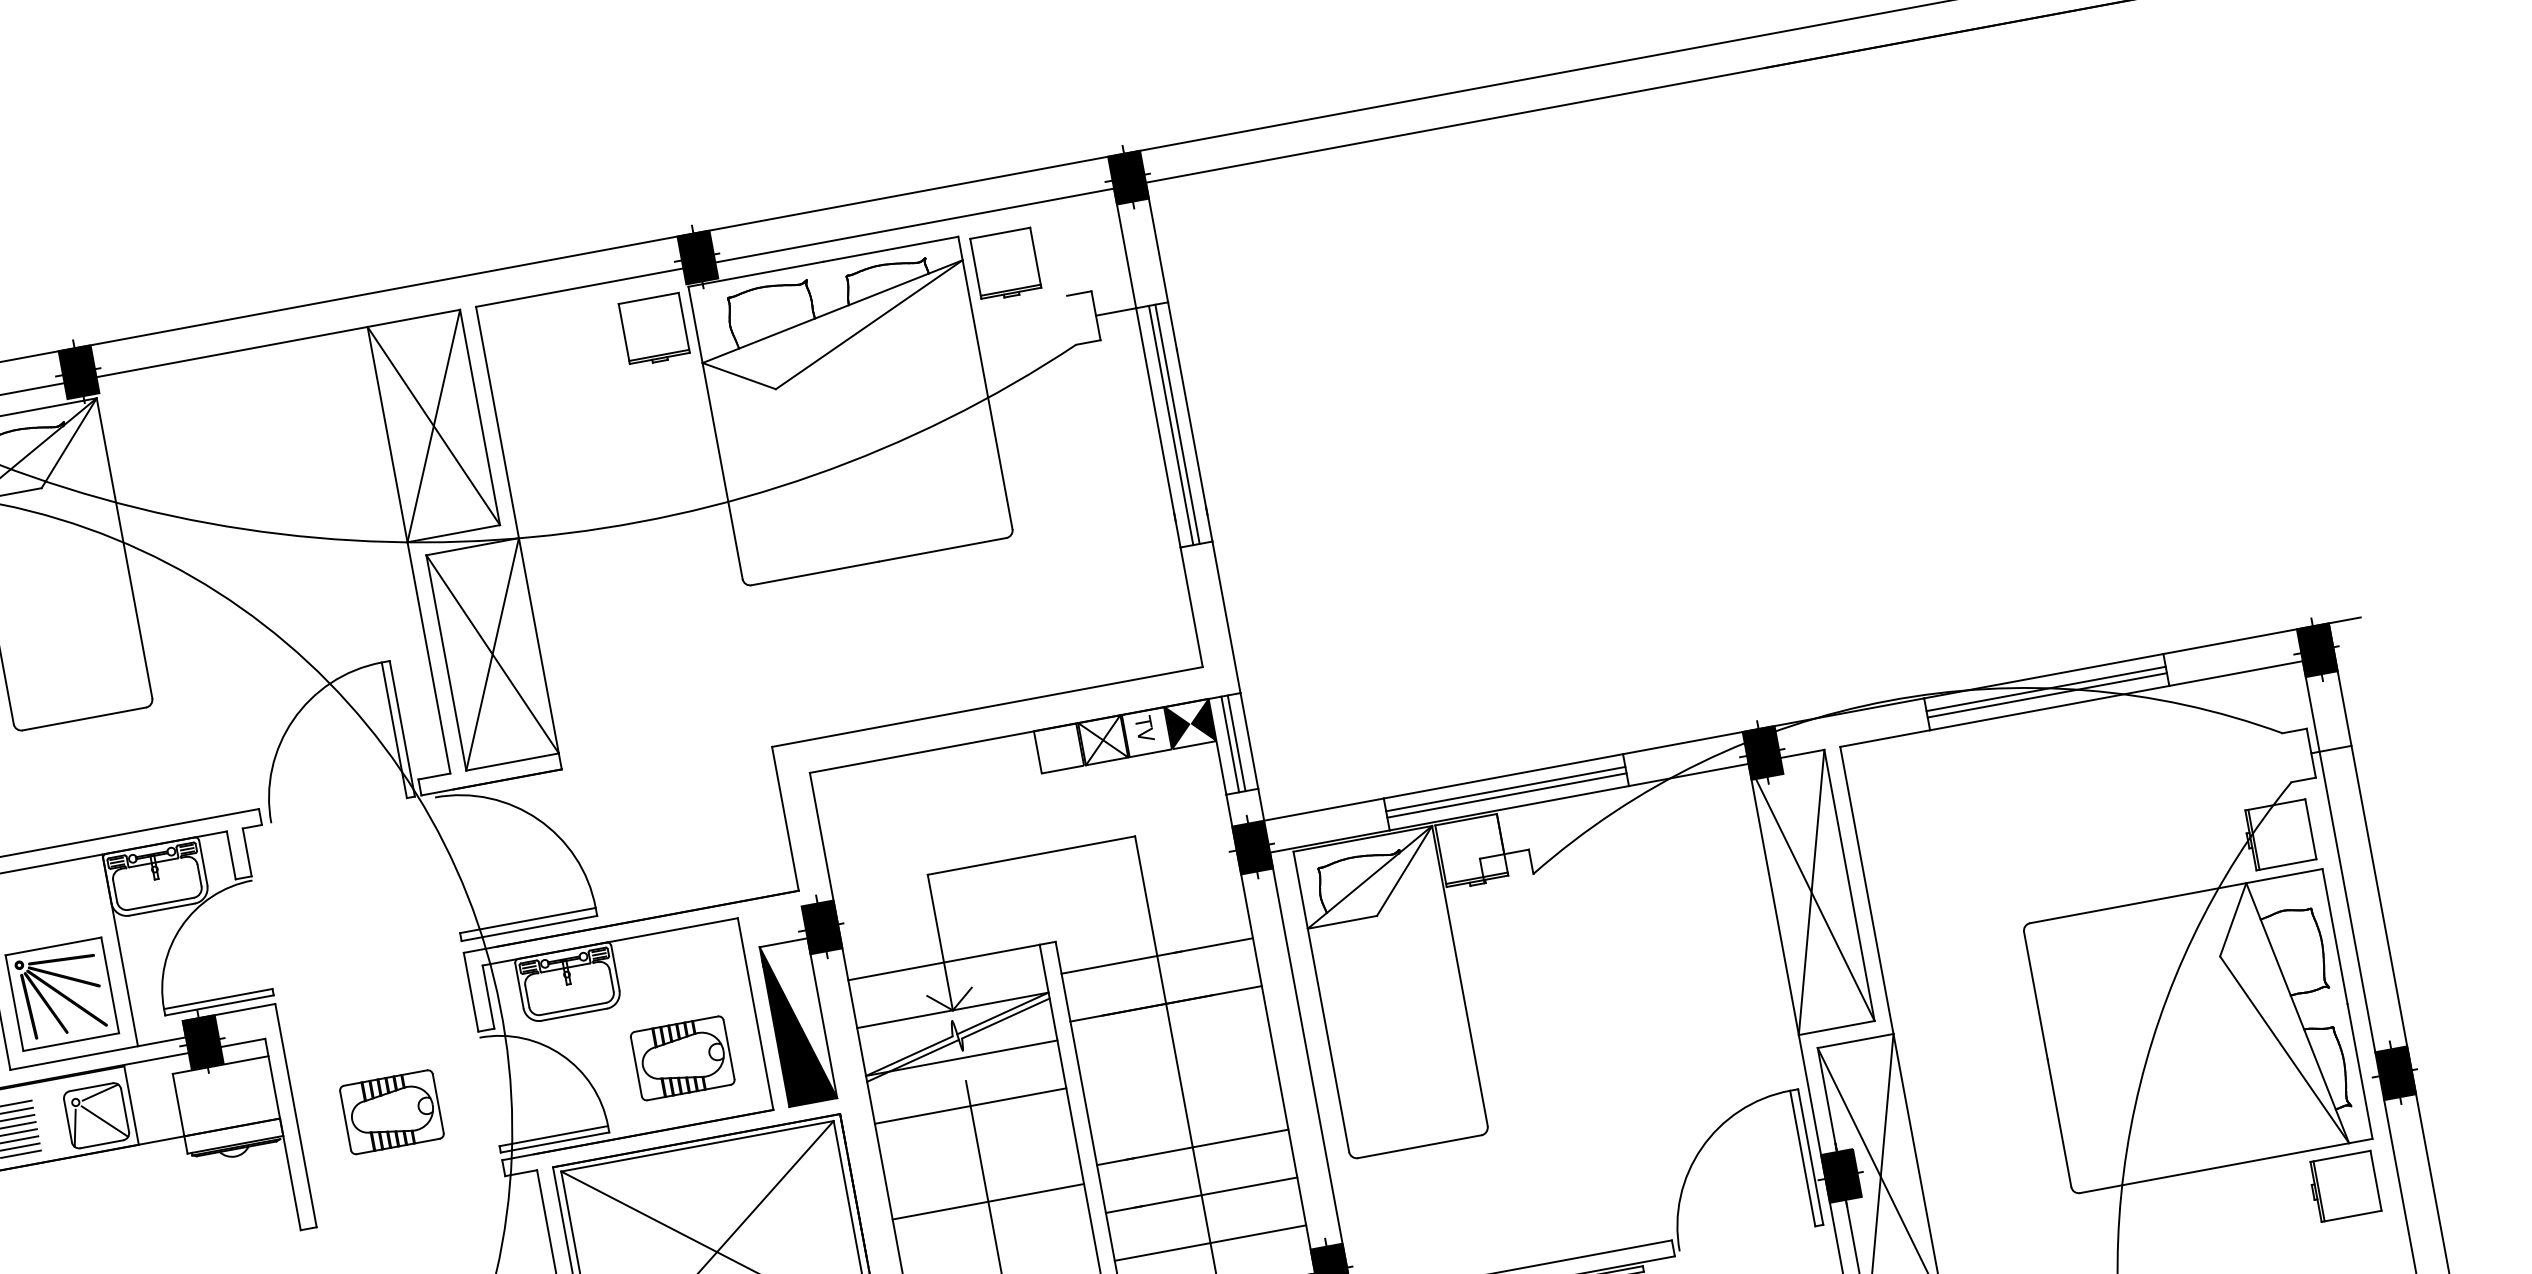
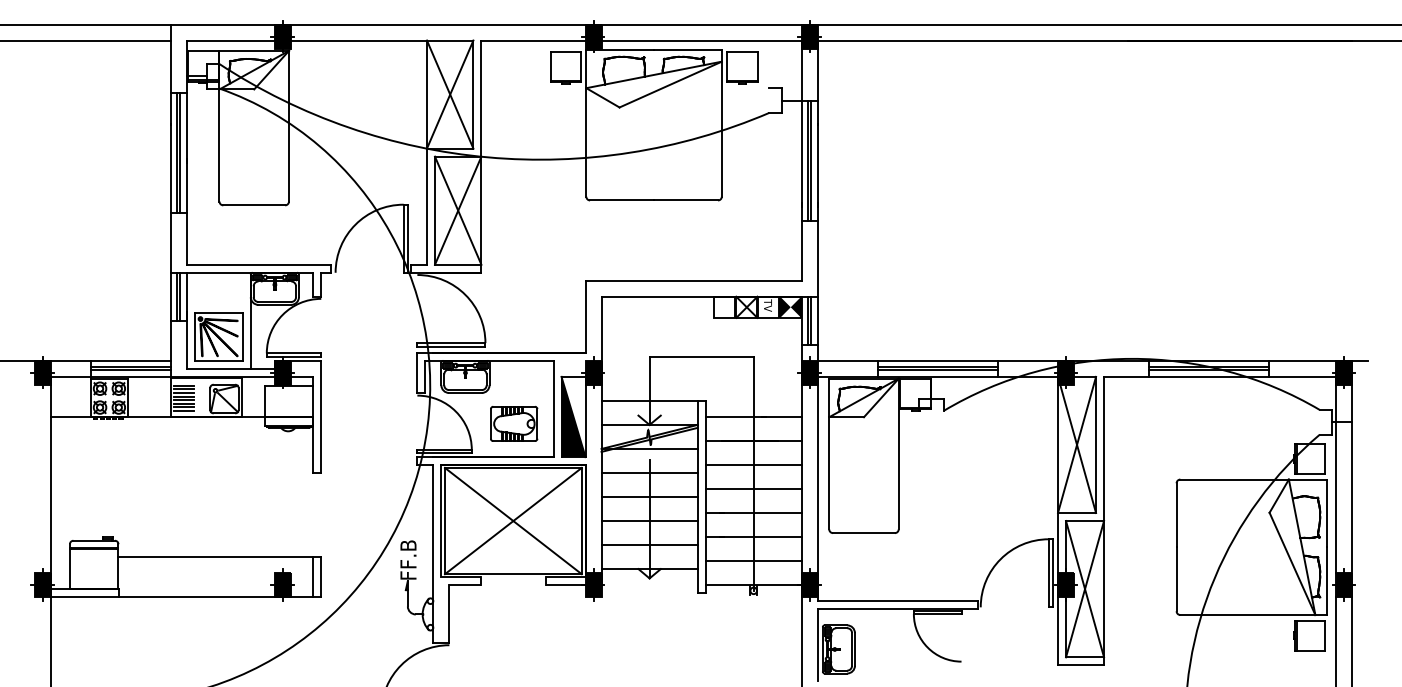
line: (1174, 1050) -> (753, 464), added
line: (1183, 1098) -> (753, 488), added
part: (392, 1111) -> (368, 423), removed
line: (979, 1154) -> (649, 497), added
line: (997, 1250) -> (649, 545), added

